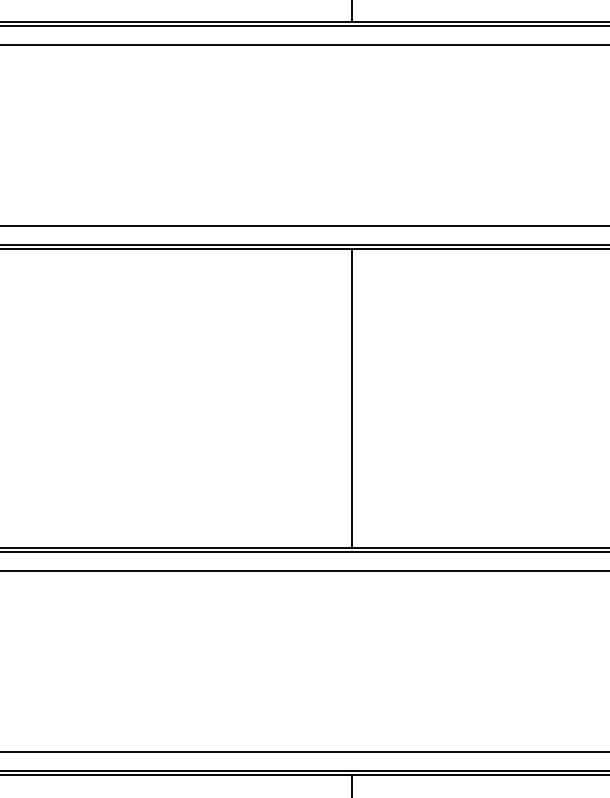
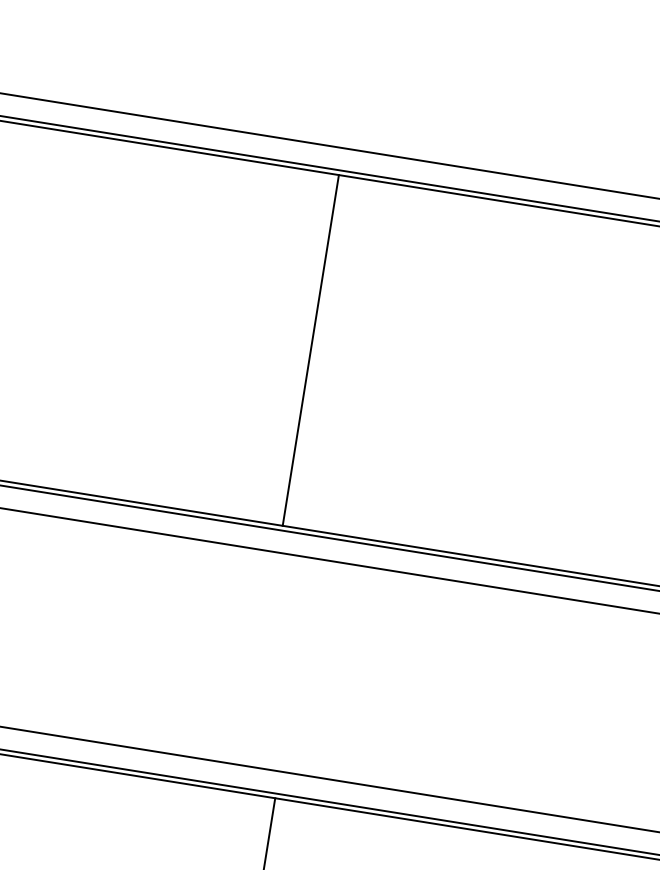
line: (351, 398) -> (310, 350), moved

